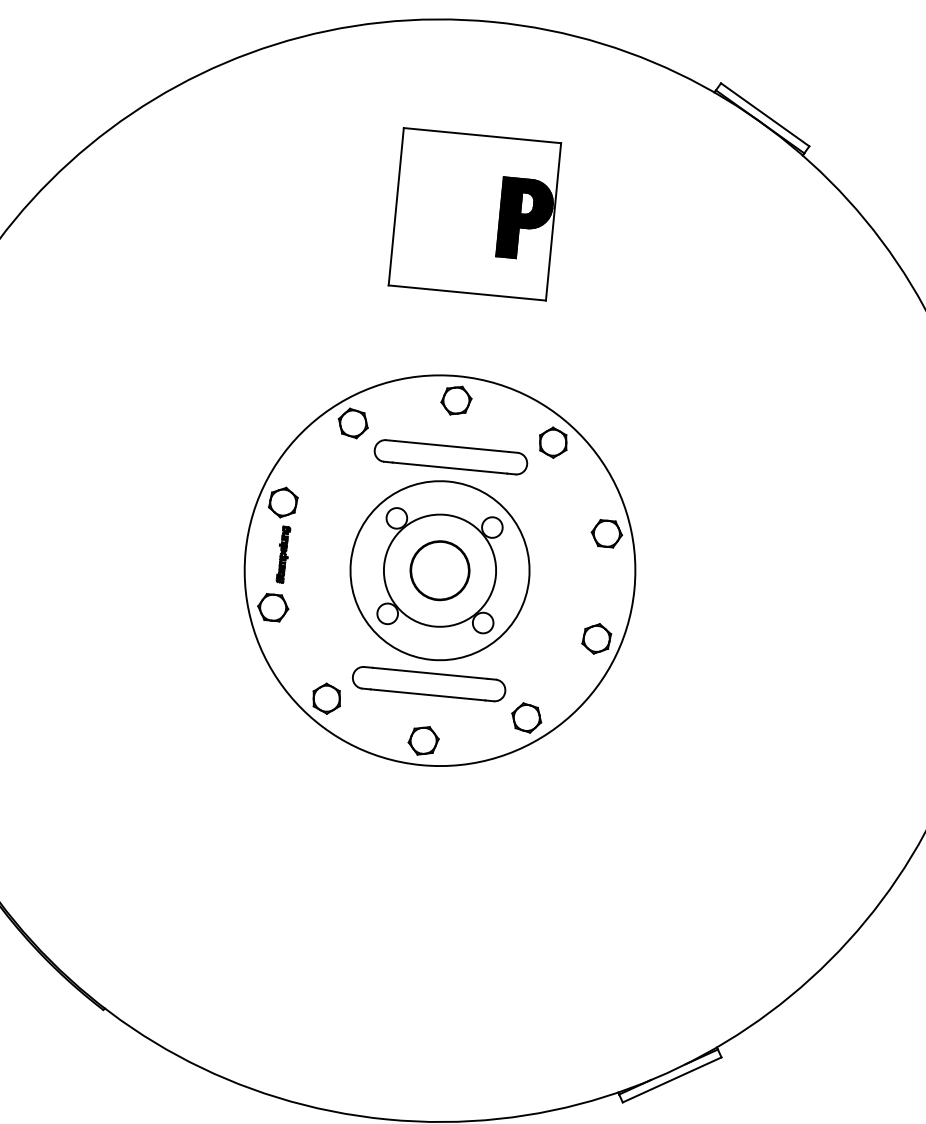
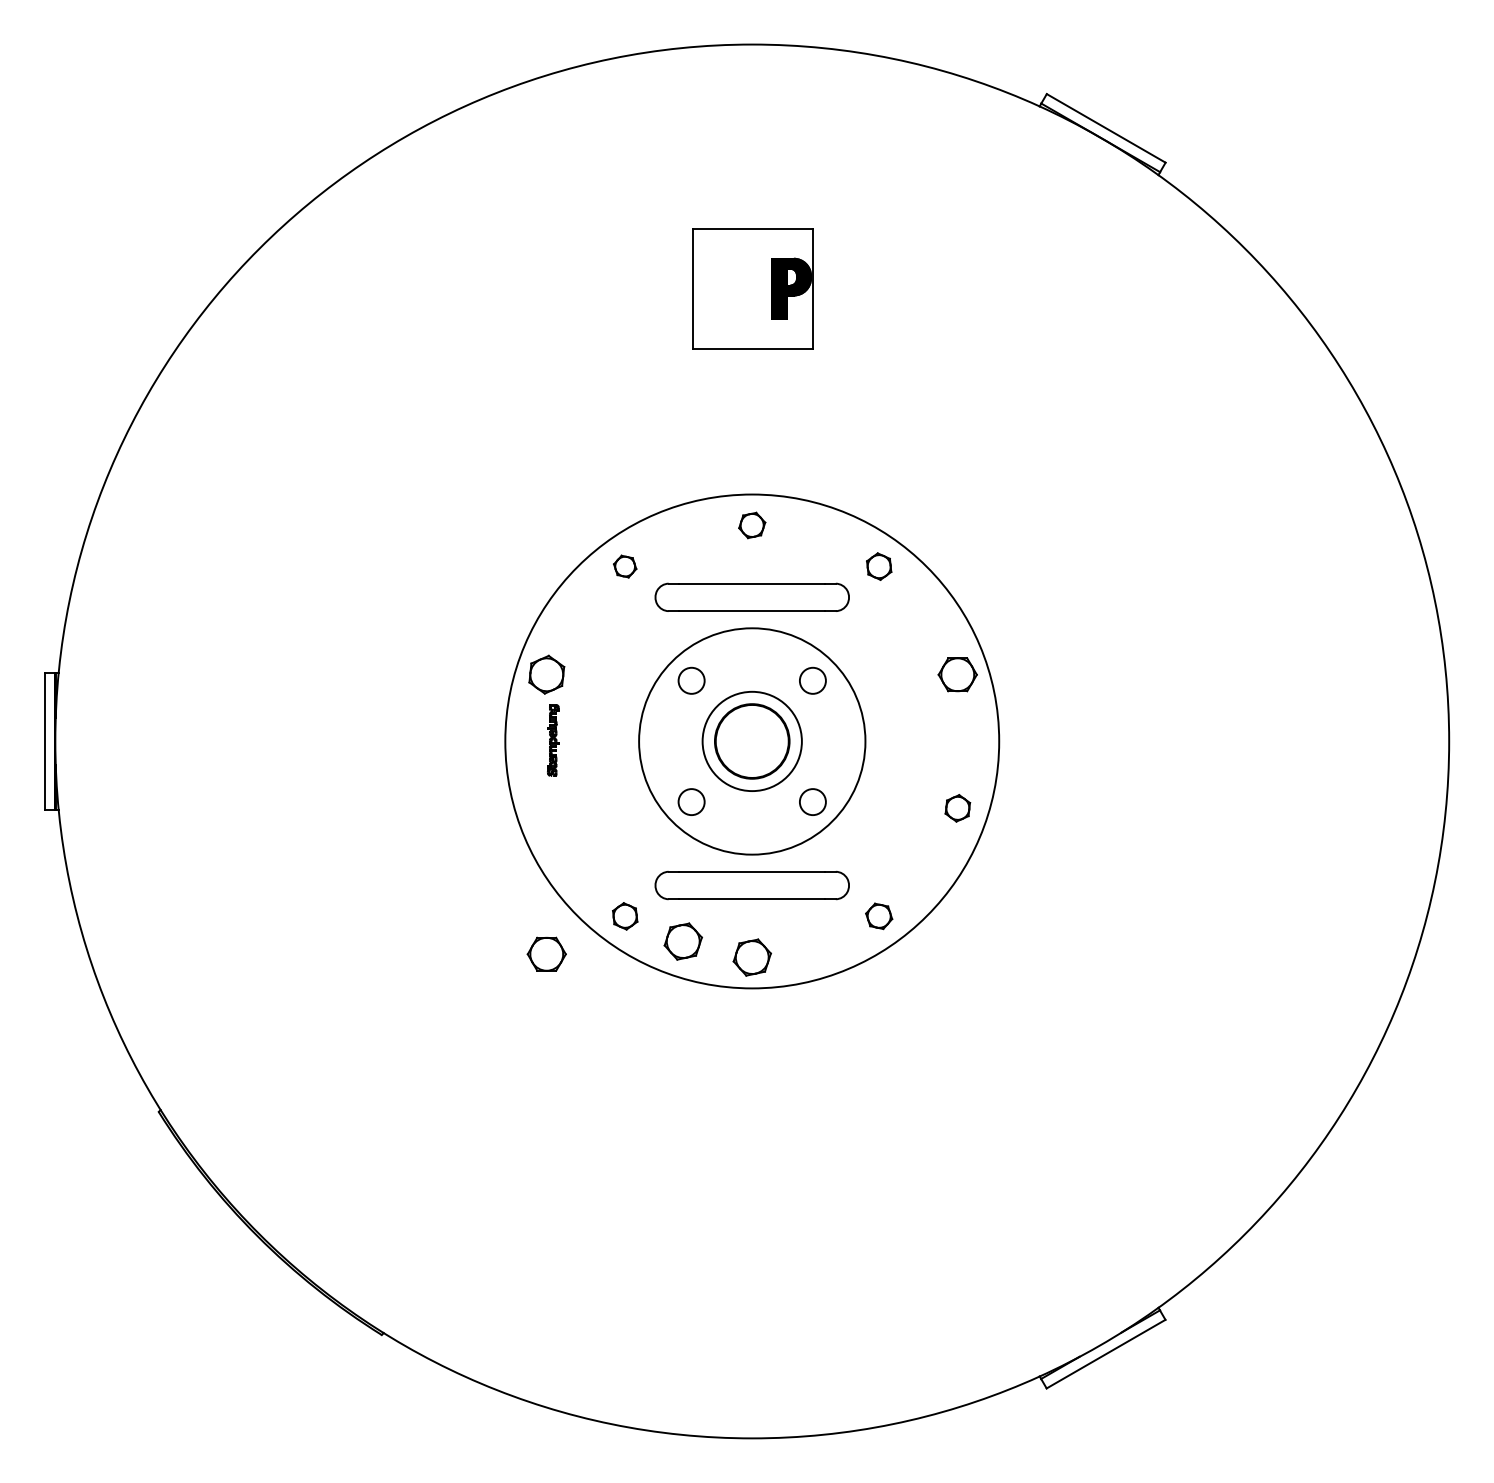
part: (474, 214) -> (752, 288), size x0.6
part: (455, 400) -> (751, 525), size x0.7
part: (352, 423) -> (624, 566), size x0.6
part: (552, 442) -> (878, 566), size x0.7
circle: (440, 570) -> (752, 741), size x0.7
part: (273, 607) -> (546, 953), moved
part: (596, 639) -> (957, 808), size x0.7
part: (326, 698) -> (624, 916), size x0.7
part: (526, 718) -> (878, 916), size x0.7
part: (369, 722) -> (682, 941), added

